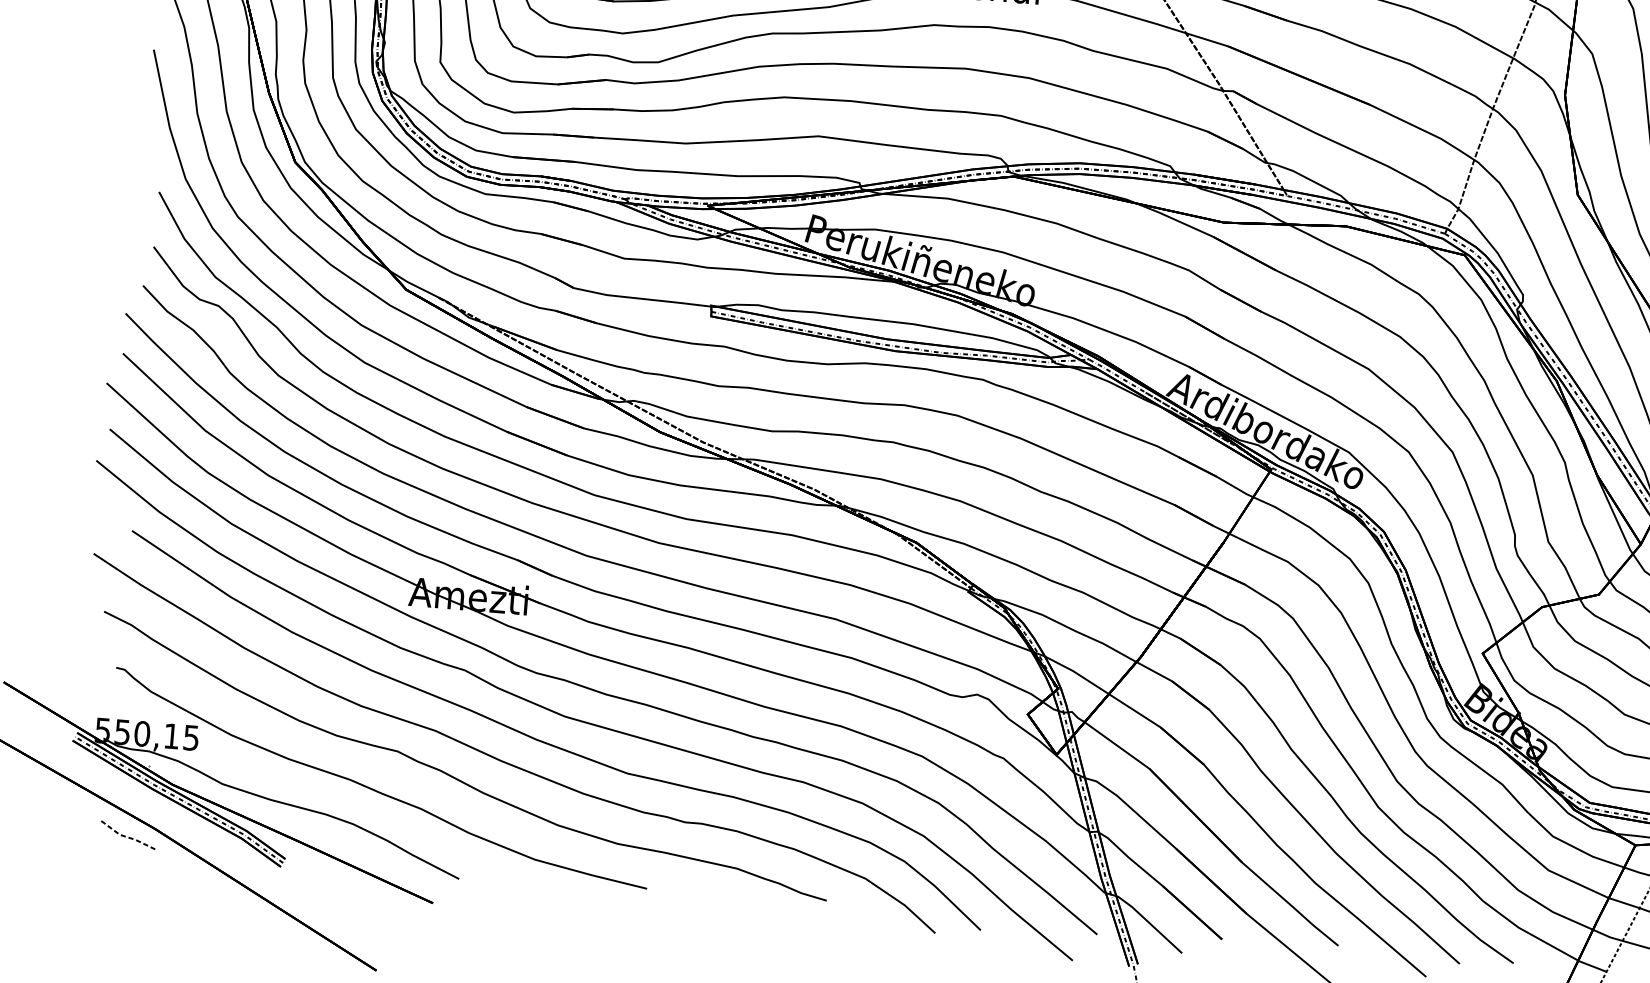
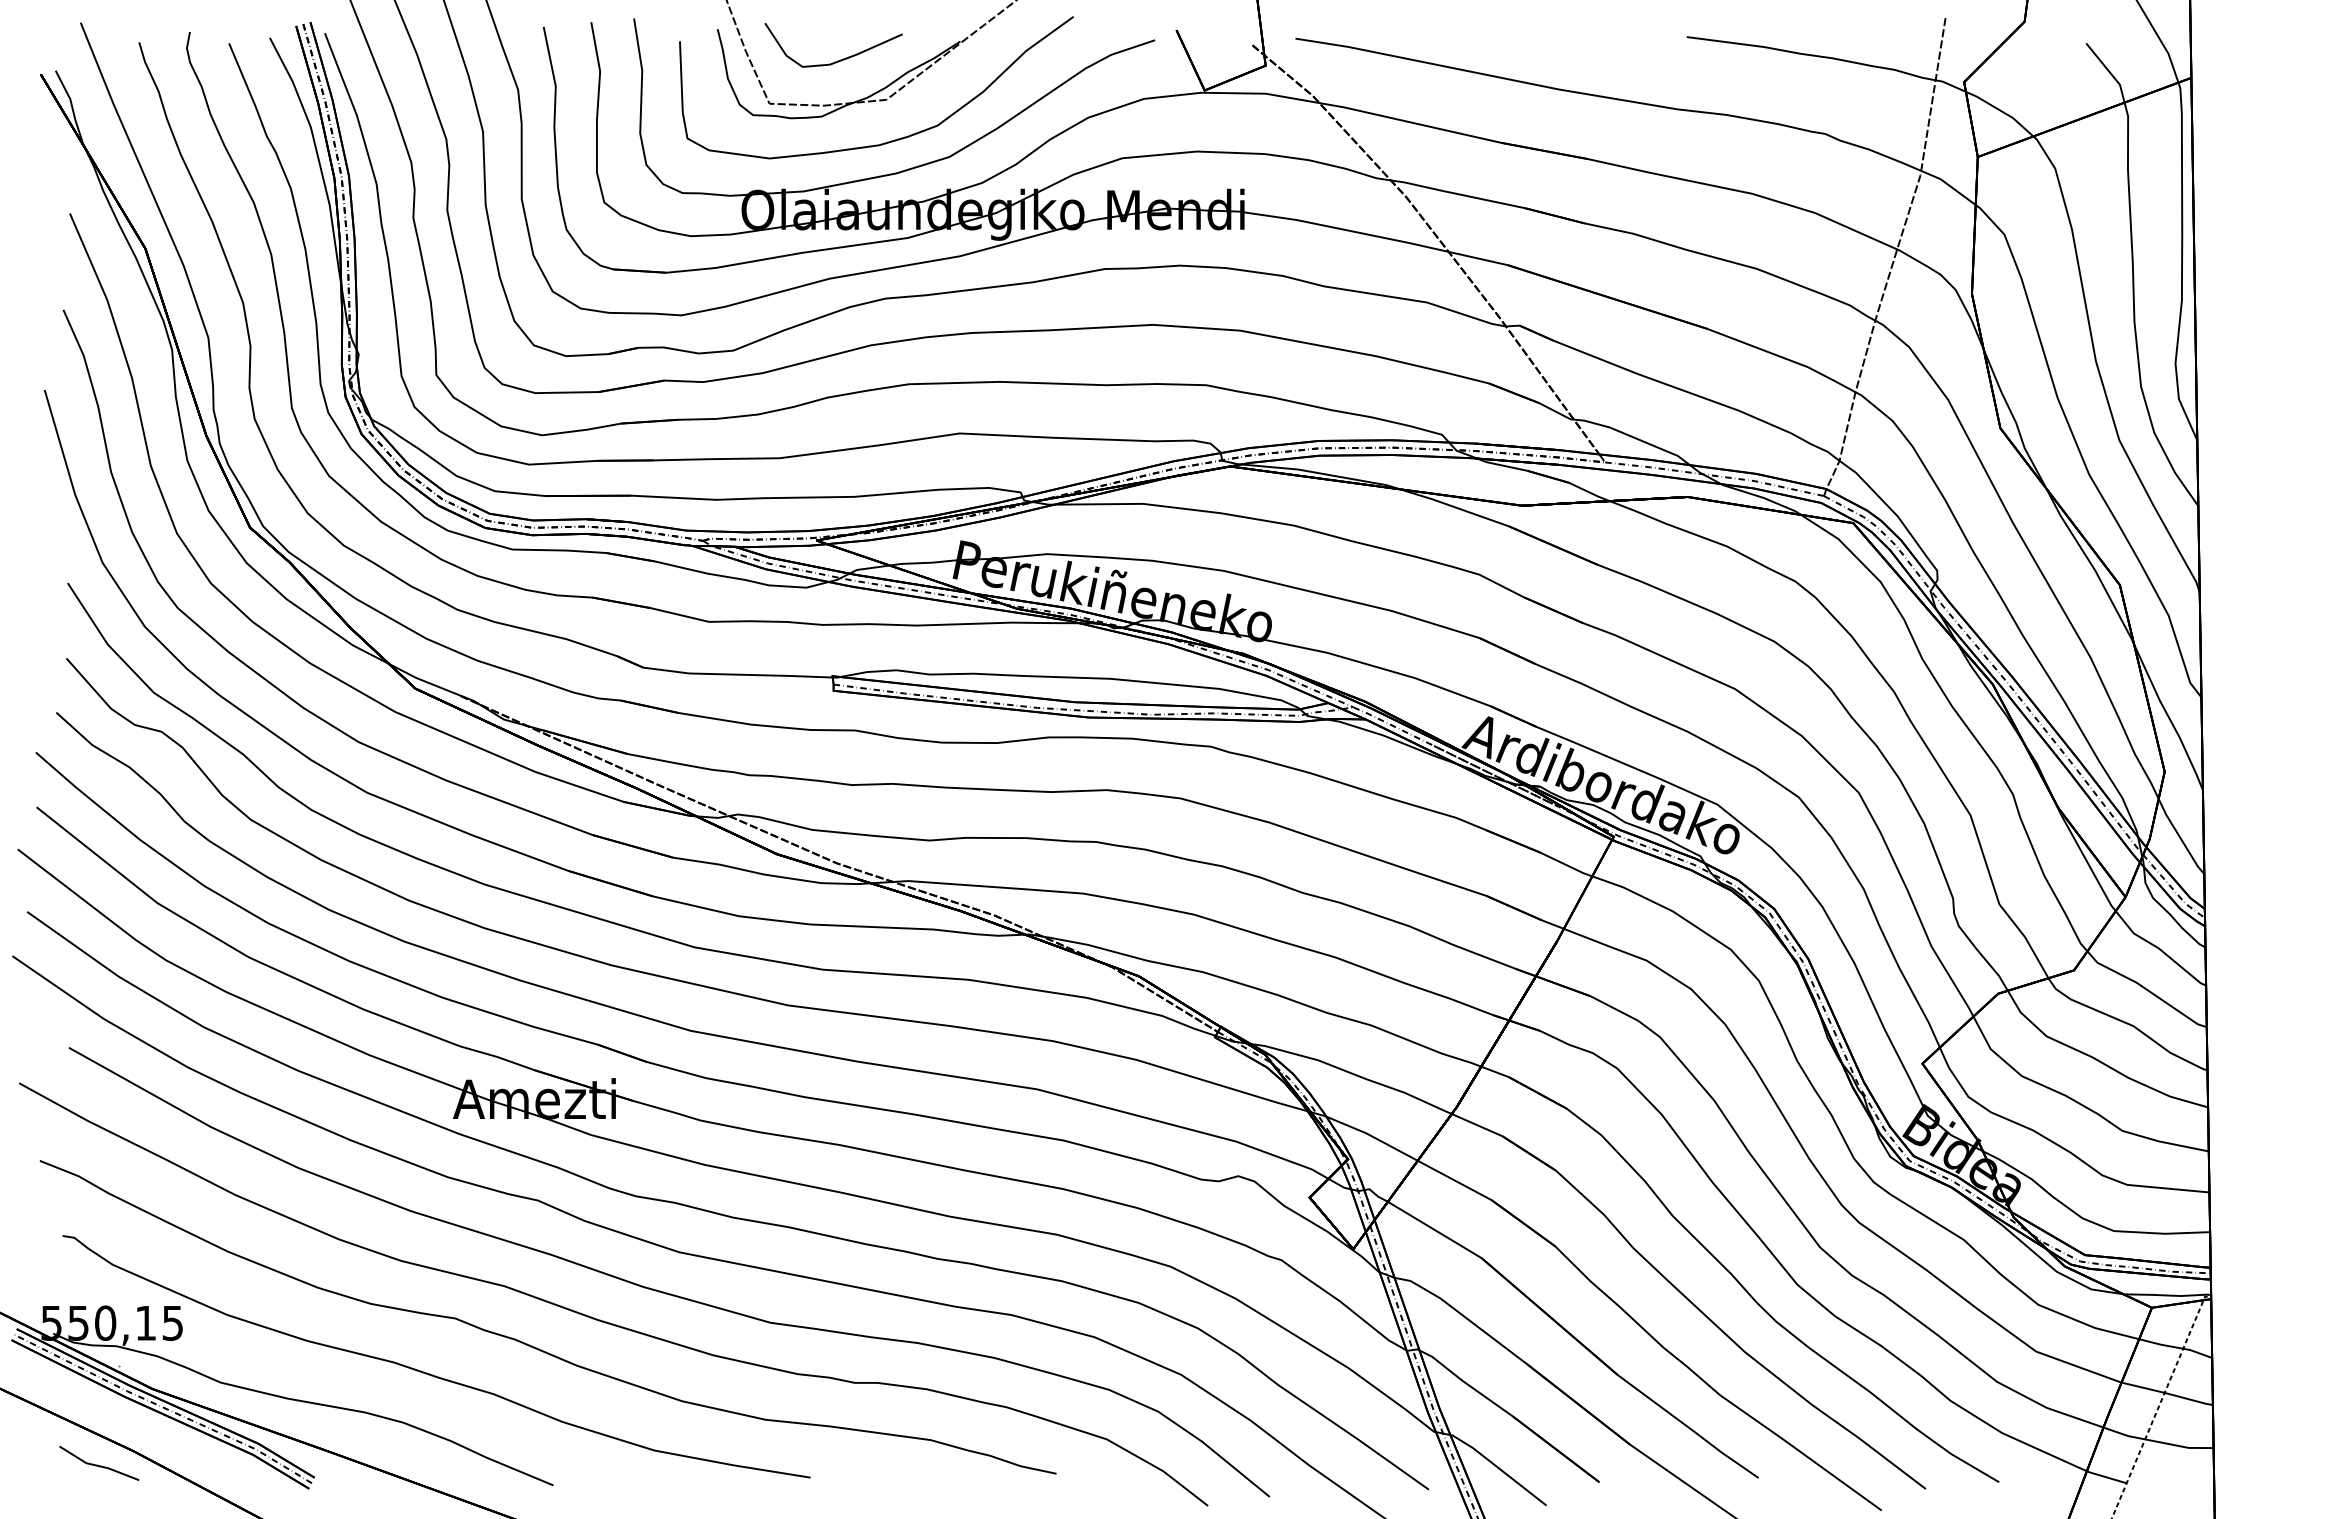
line: (128, 837) -> (98, 1466), dashed -> solid

